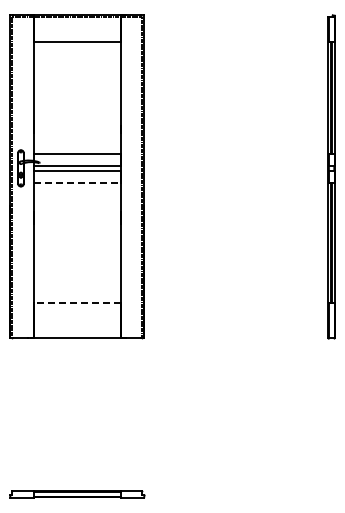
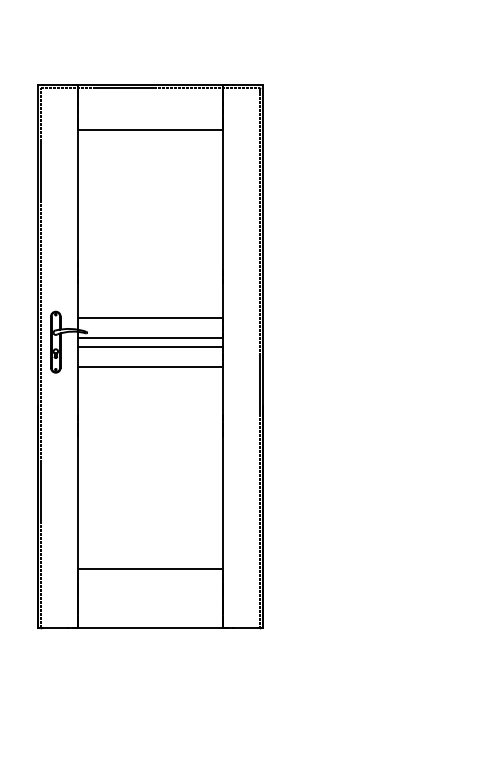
line: (77, 183) -> (150, 367), dashed -> solid
line: (76, 303) -> (149, 569), dashed -> solid

